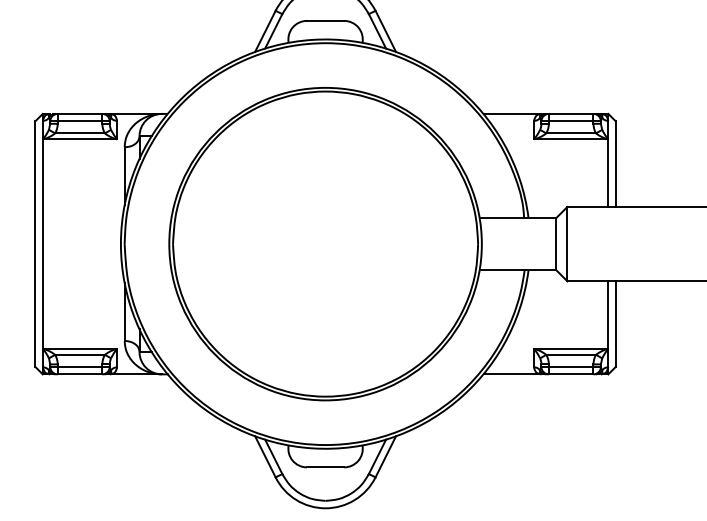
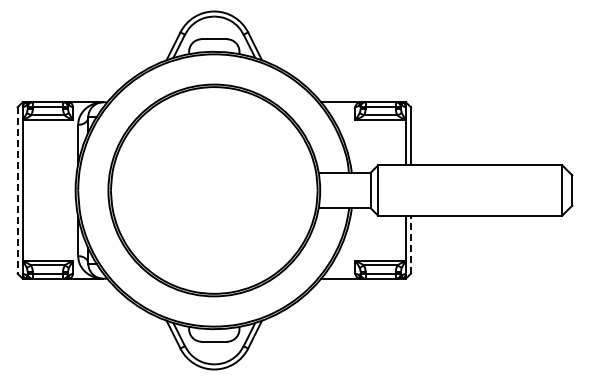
line: (35, 245) -> (17, 191), solid -> dashed
line: (615, 323) -> (410, 244), solid -> dashed

